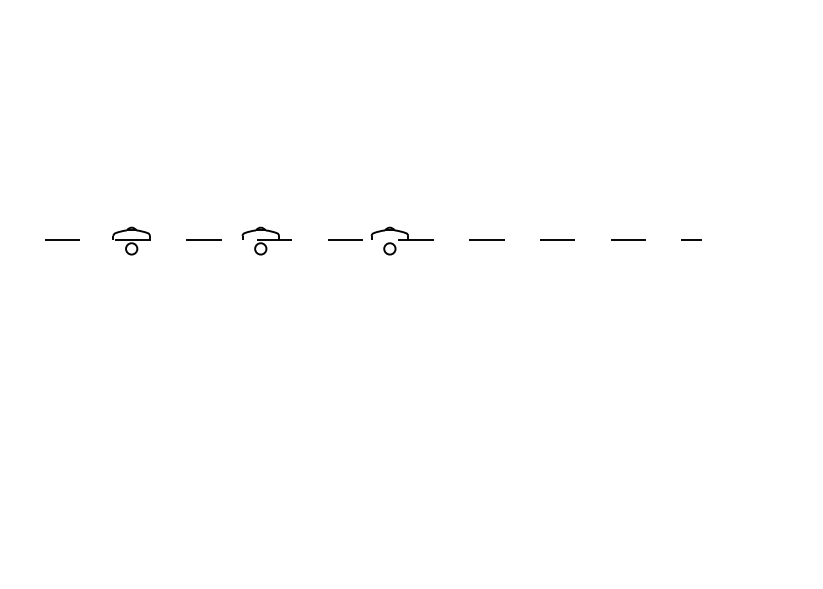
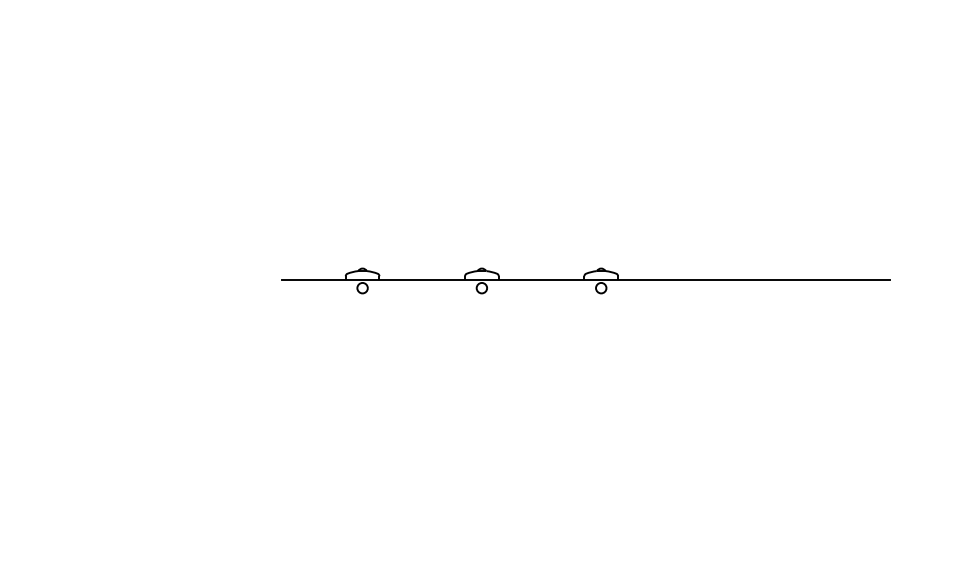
line: (372, 240) -> (585, 280), dashed -> solid

